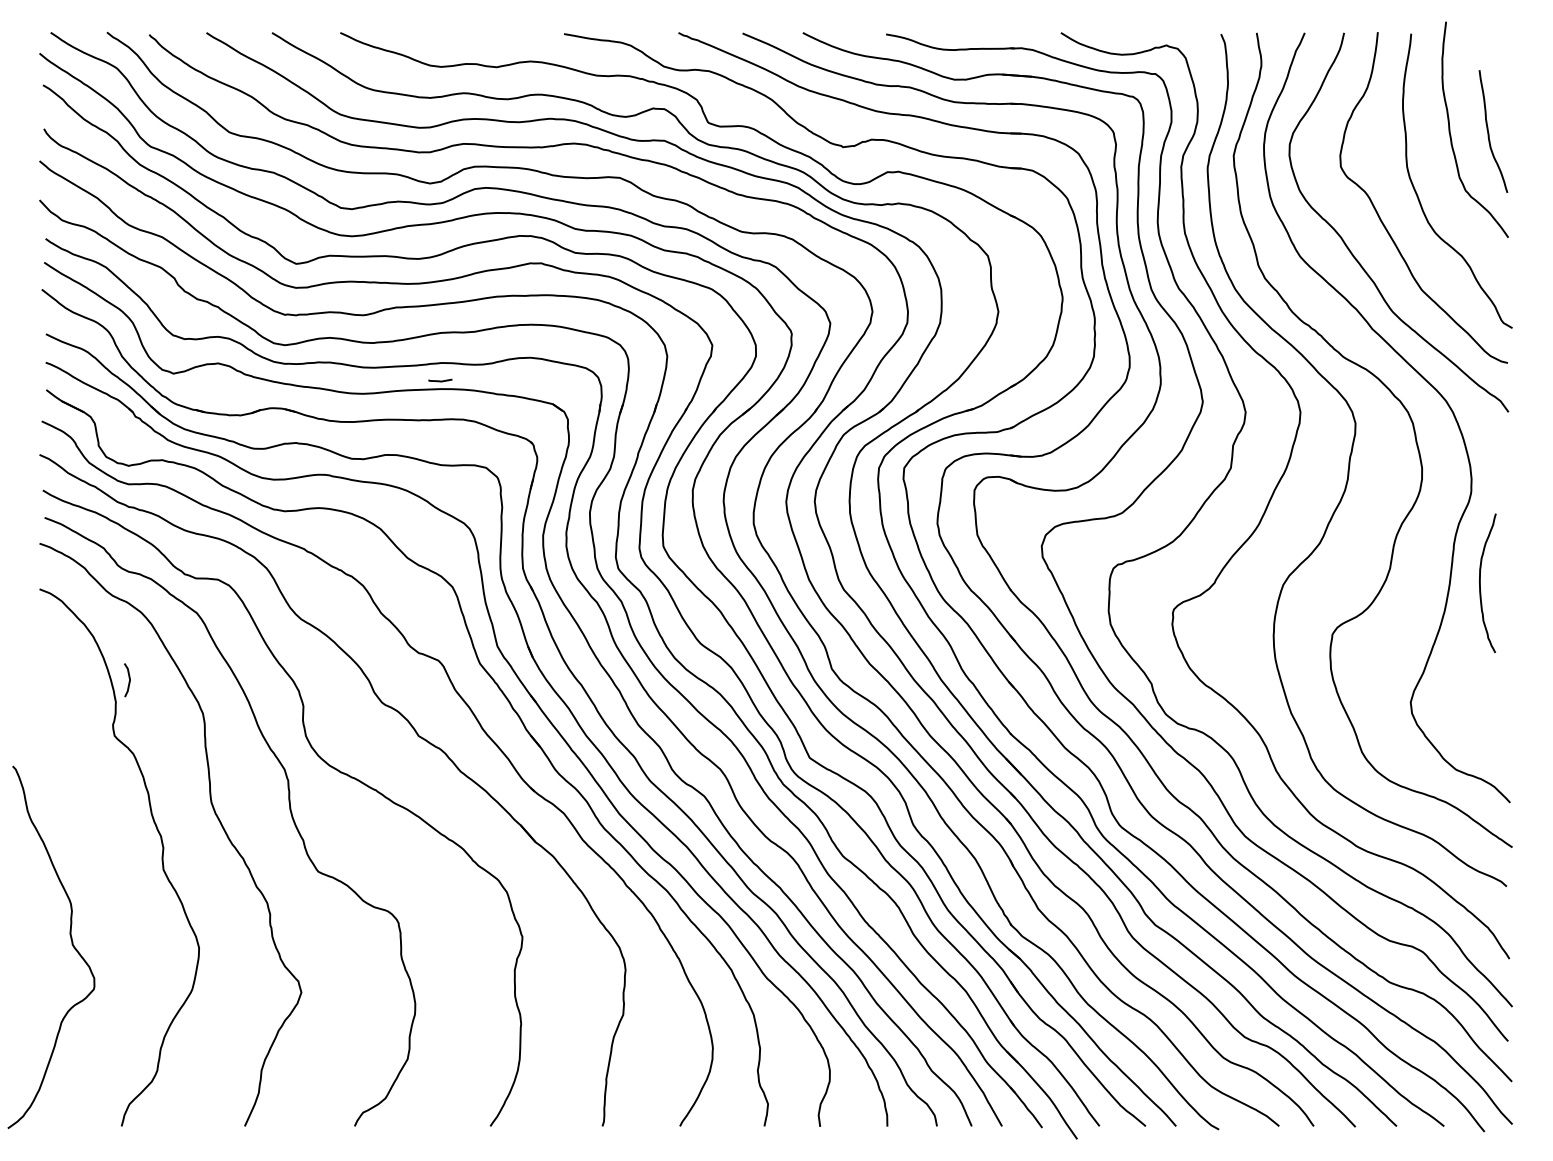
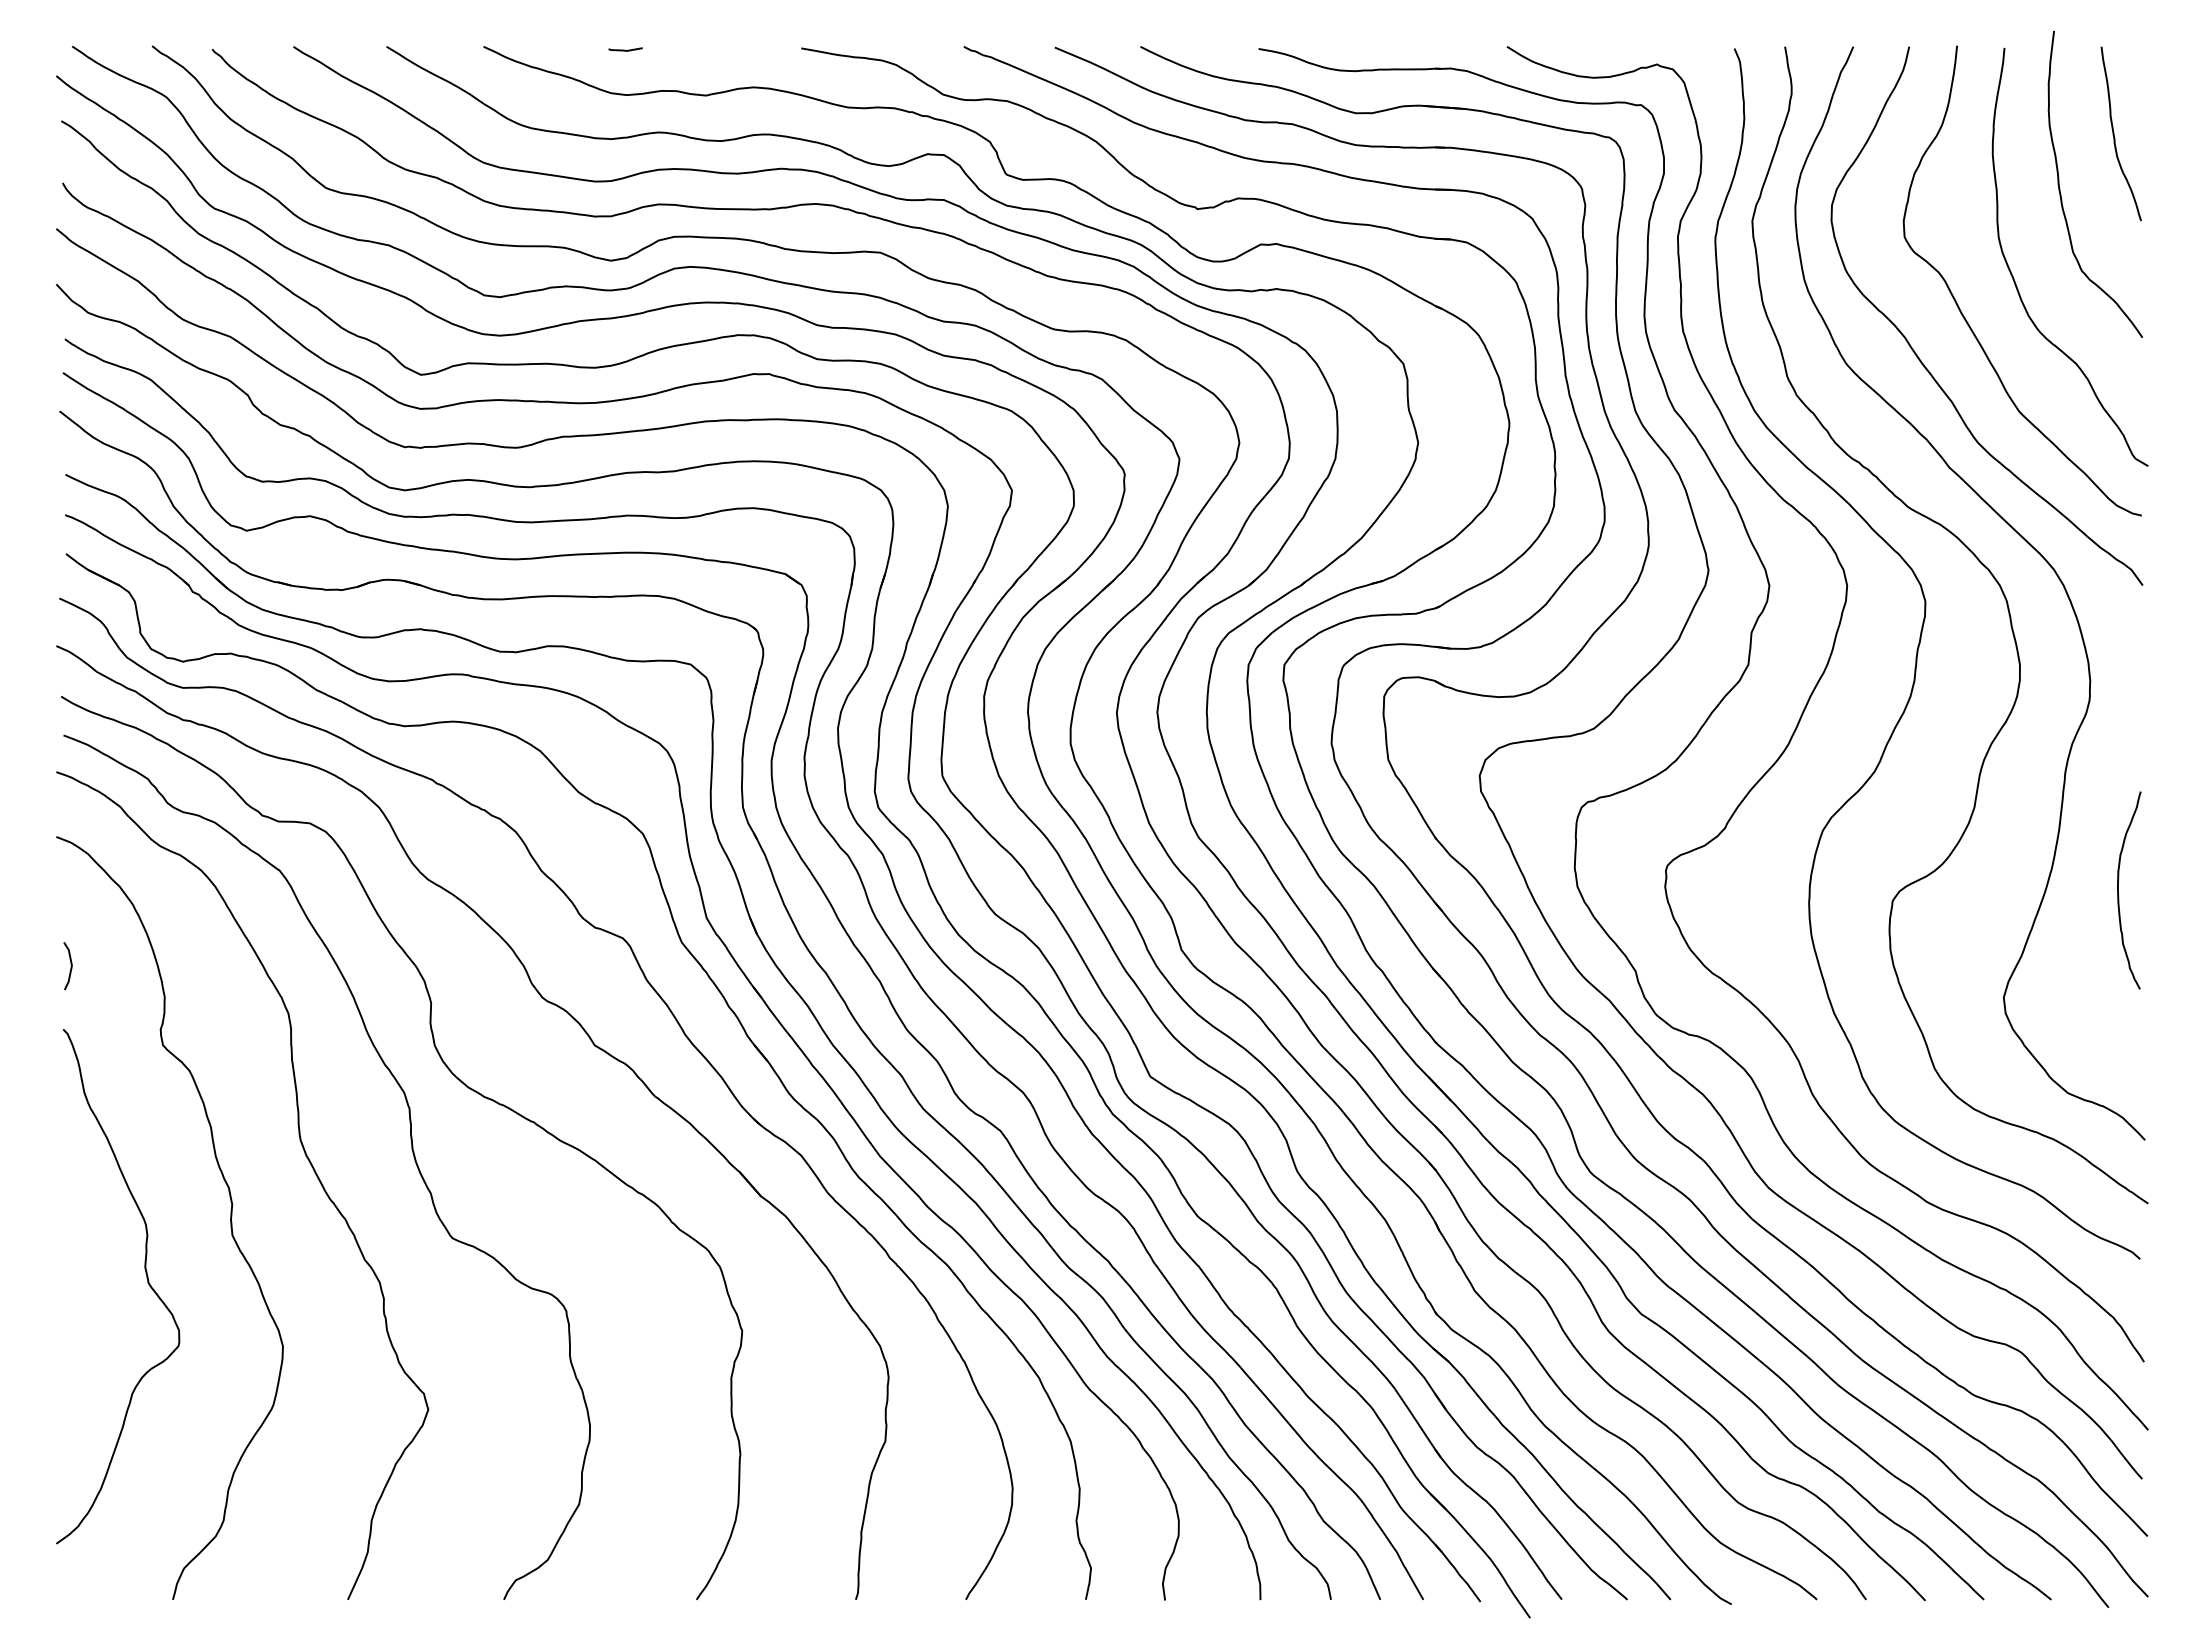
curve: (1488, 131) -> (2114, 133), moved
line: (440, 380) -> (625, 49), moved
curve: (1480, 583) -> (2118, 890), moved
line: (129, 680) -> (70, 966), moved
curve: (71, 941) -> (146, 1278), moved

